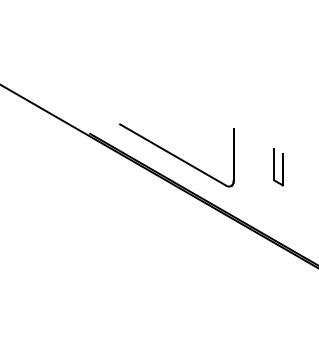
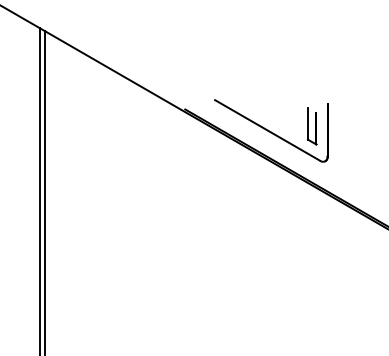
part: (278, 167) -> (312, 126), moved

